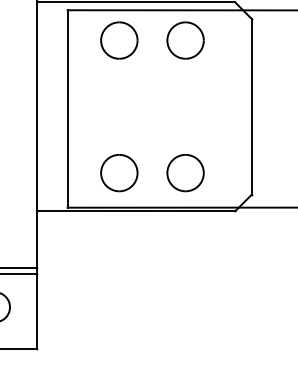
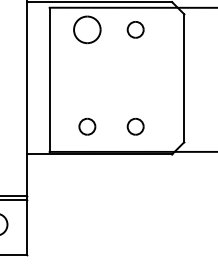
part: (185, 40) -> (135, 29), size x0.6
part: (119, 173) -> (87, 126), size x0.6
part: (185, 173) -> (135, 126), size x0.6

